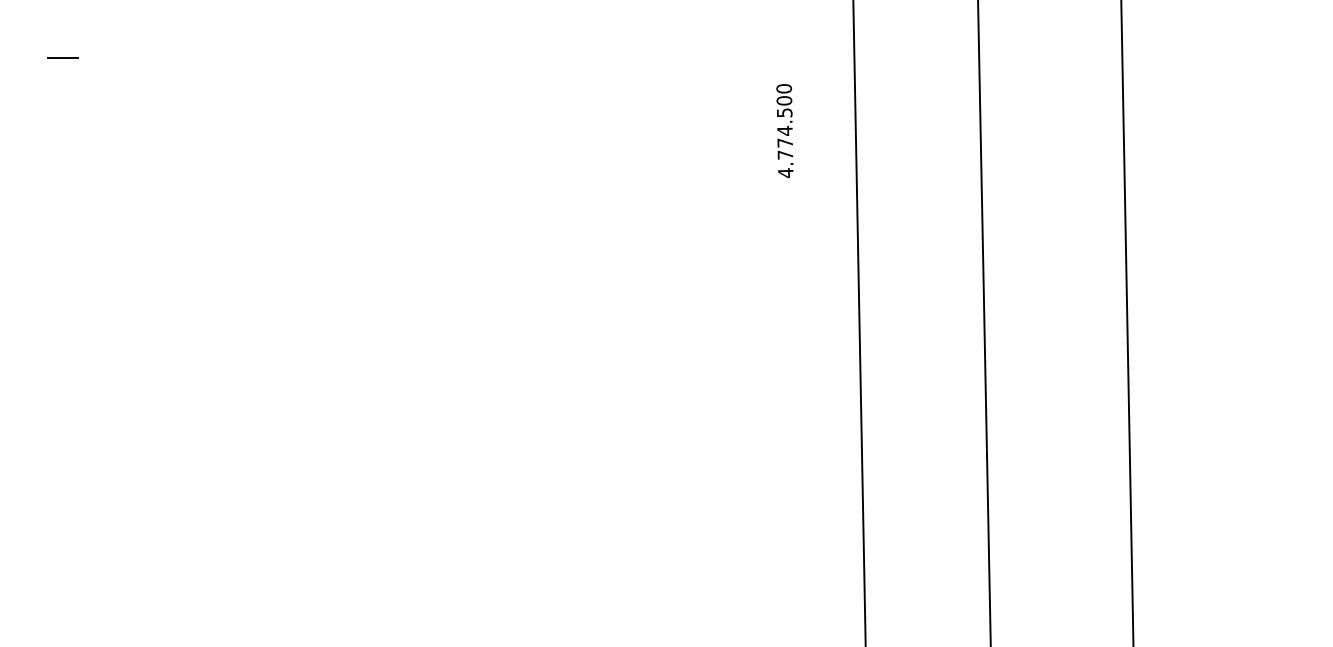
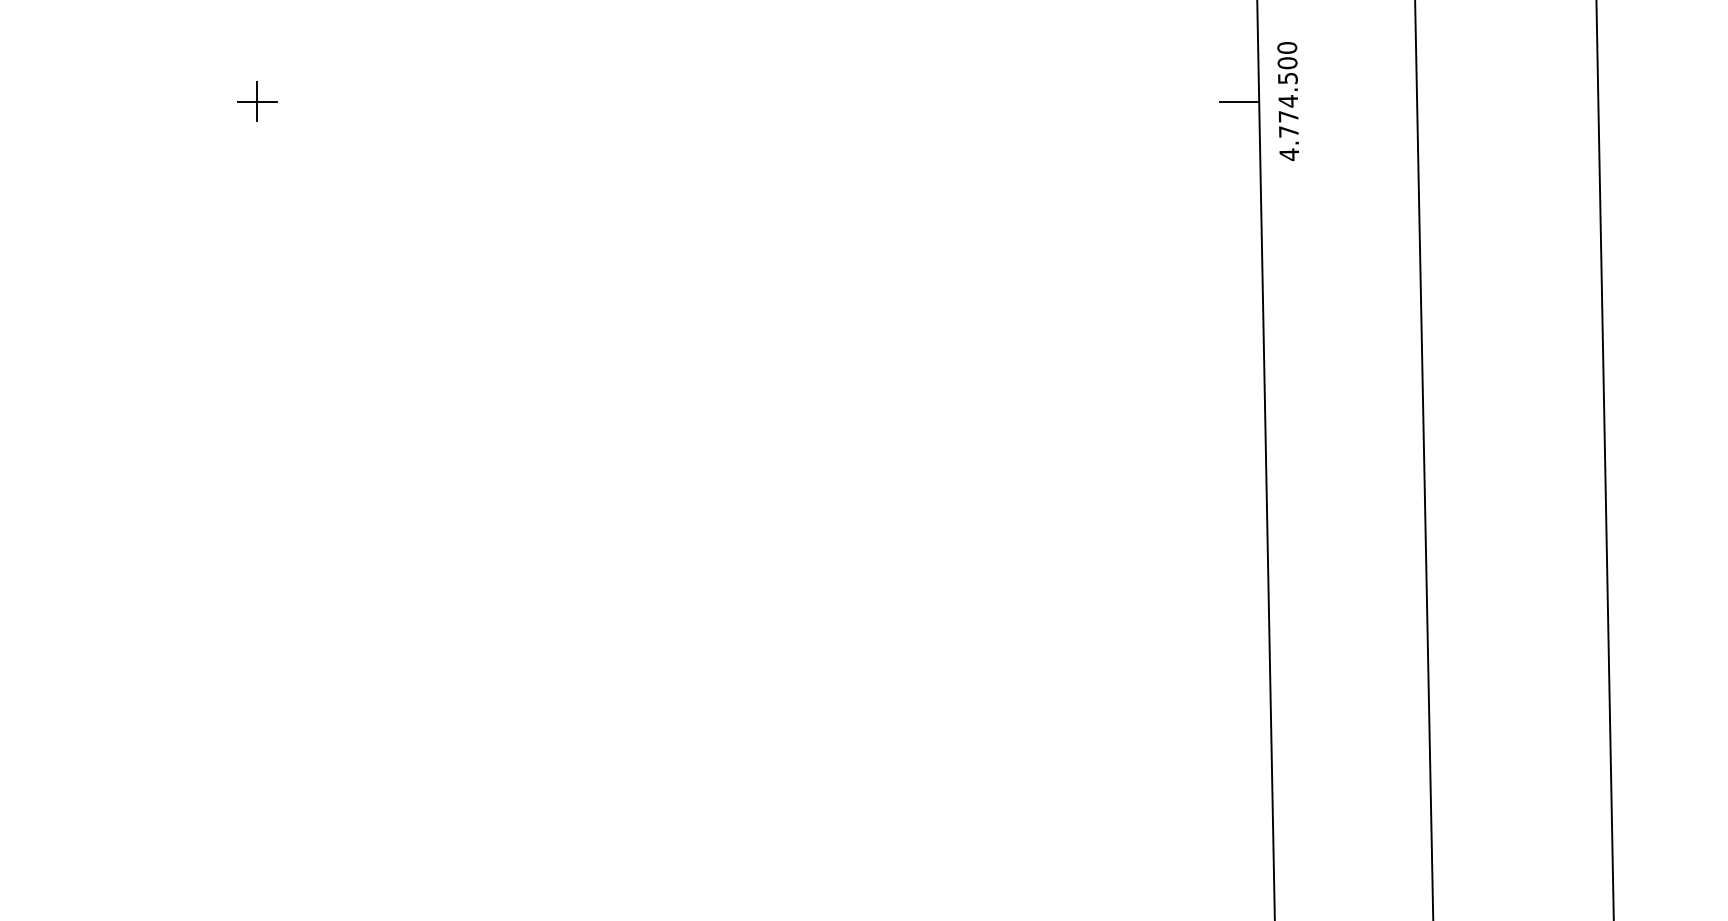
line: (63, 57) -> (257, 101), added
line: (838, 57) -> (1239, 101), added
text: (784, 131) -> (1287, 101), moved

